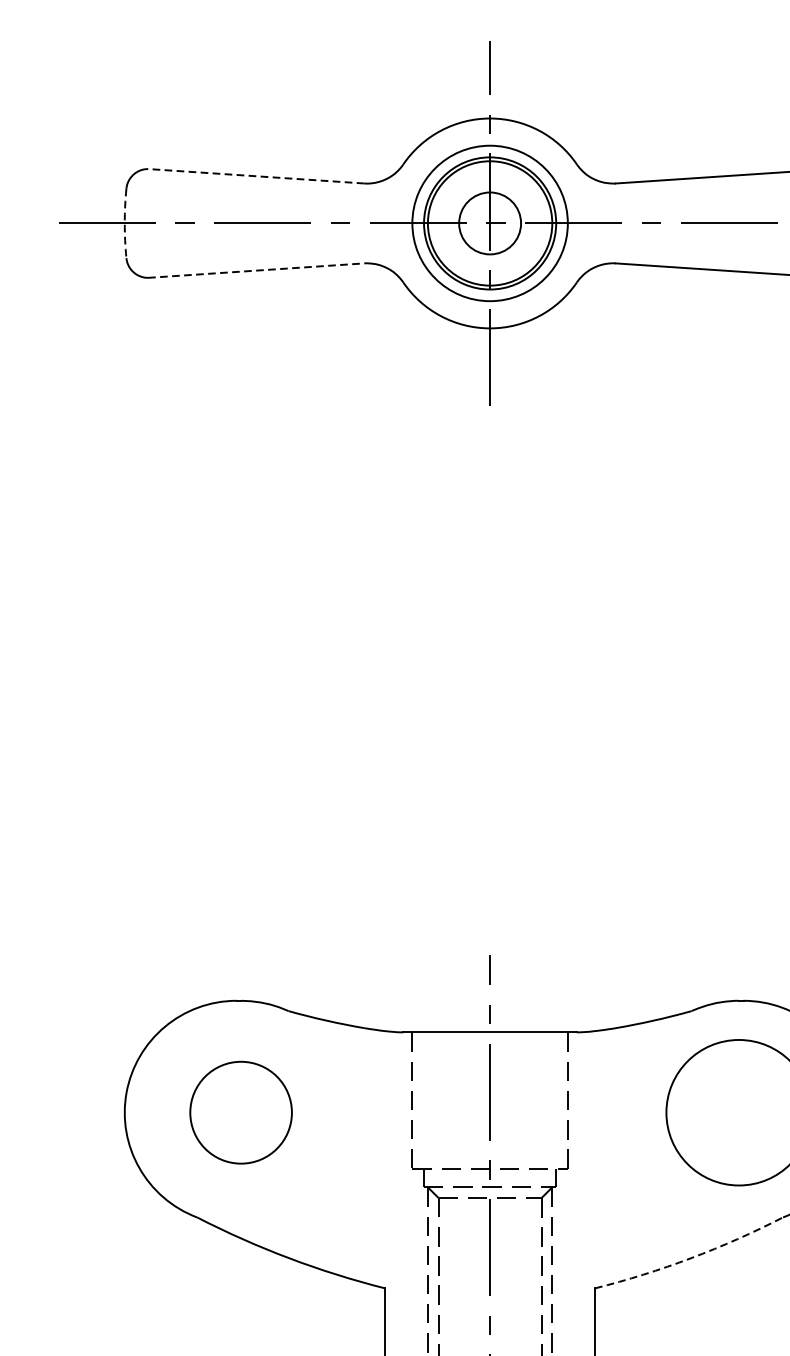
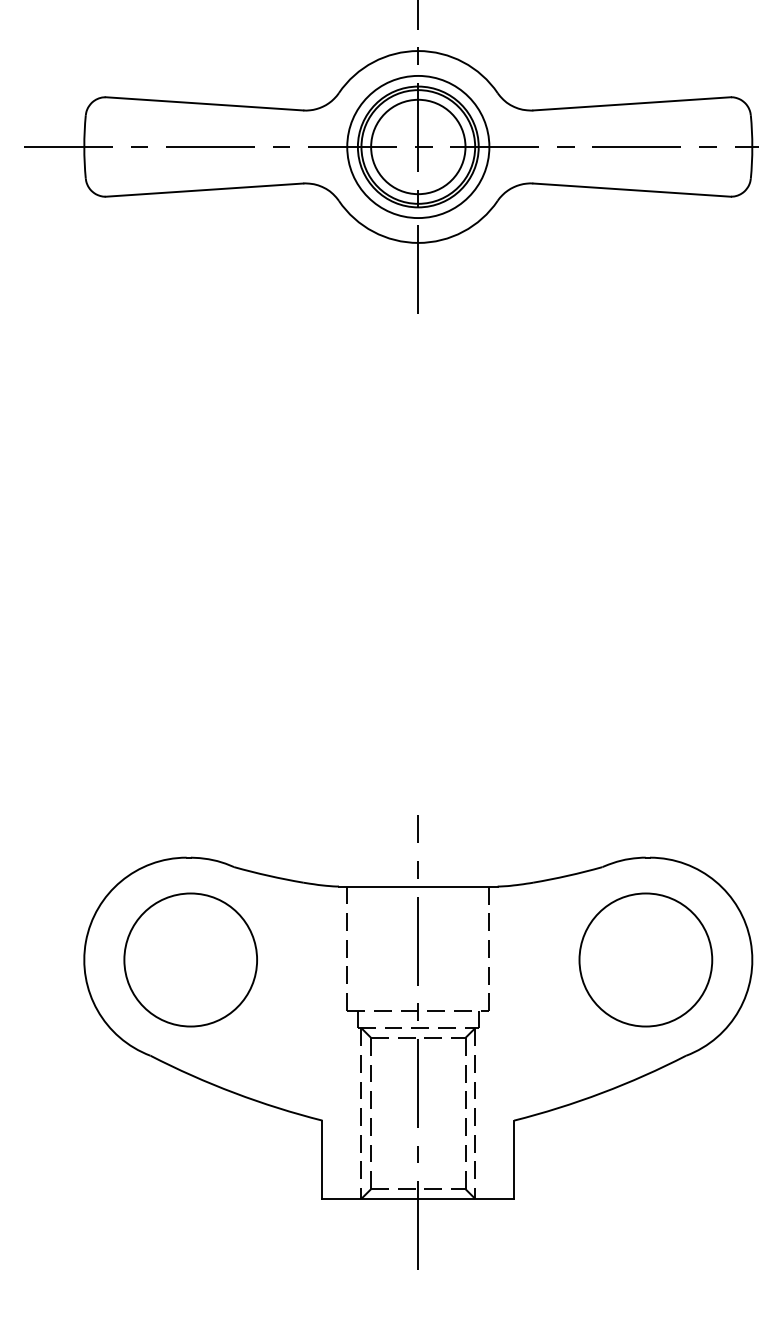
line: (255, 175) -> (203, 103), dashed -> solid
circle: (490, 222) -> (418, 146), size x1.67
arc: (124, 224) -> (84, 147), dashed -> solid
line: (256, 271) -> (204, 190), dashed -> solid
part: (240, 1112) -> (190, 959), size x1.43
arc: (691, 1258) -> (602, 1093), dashed -> solid

